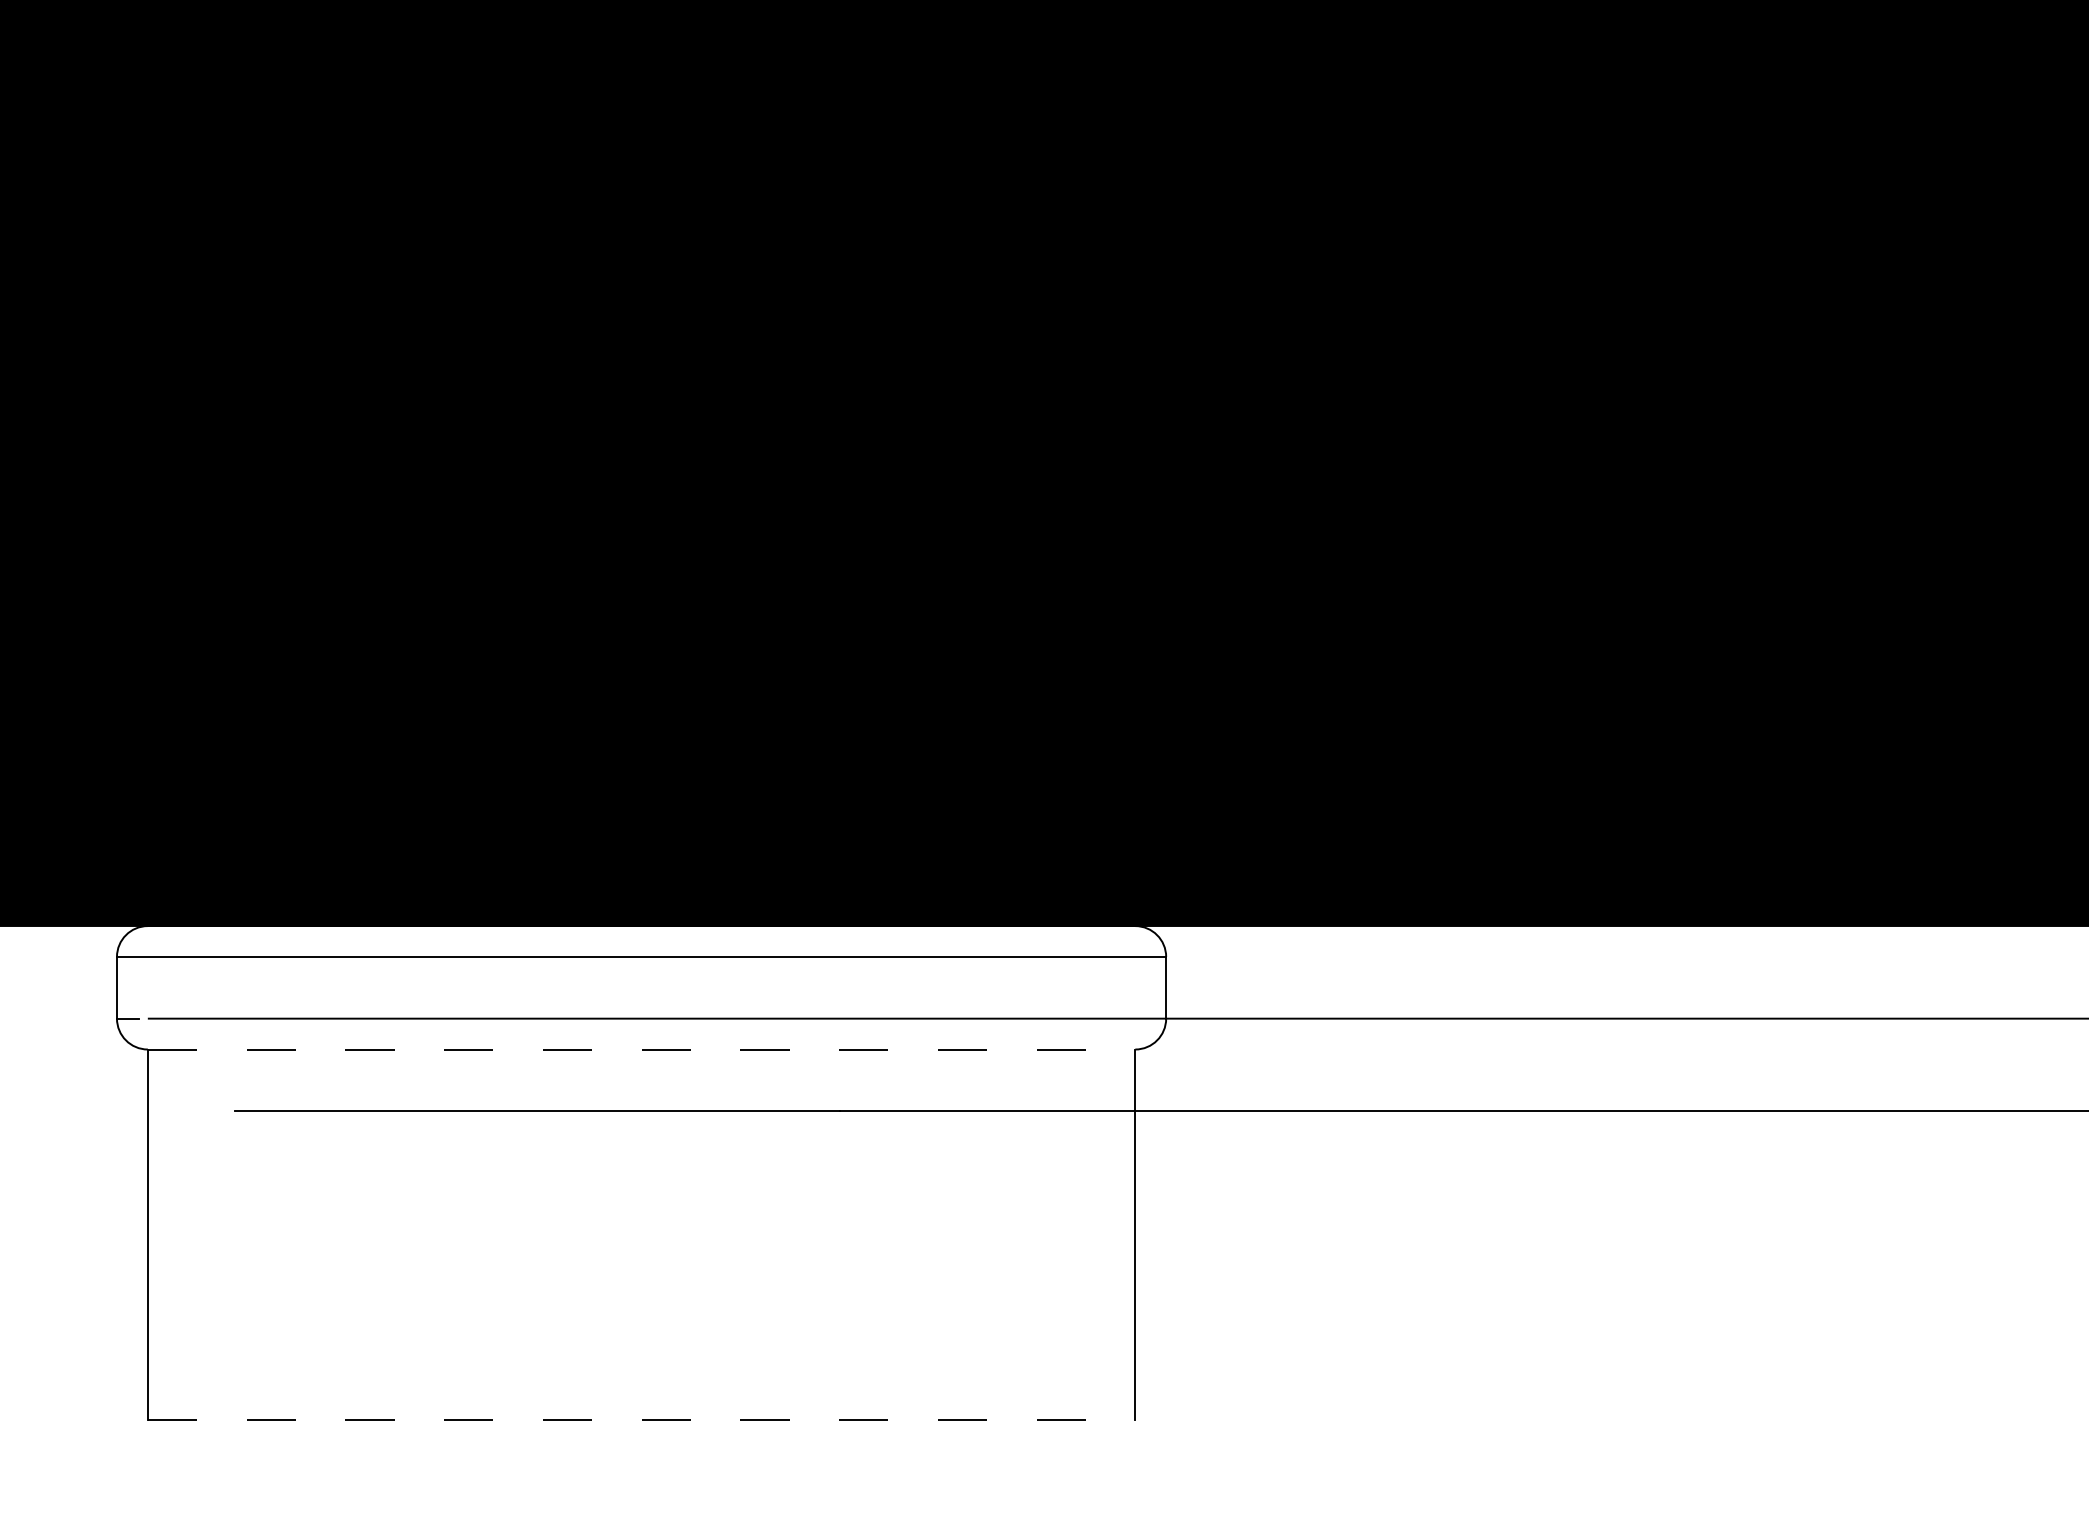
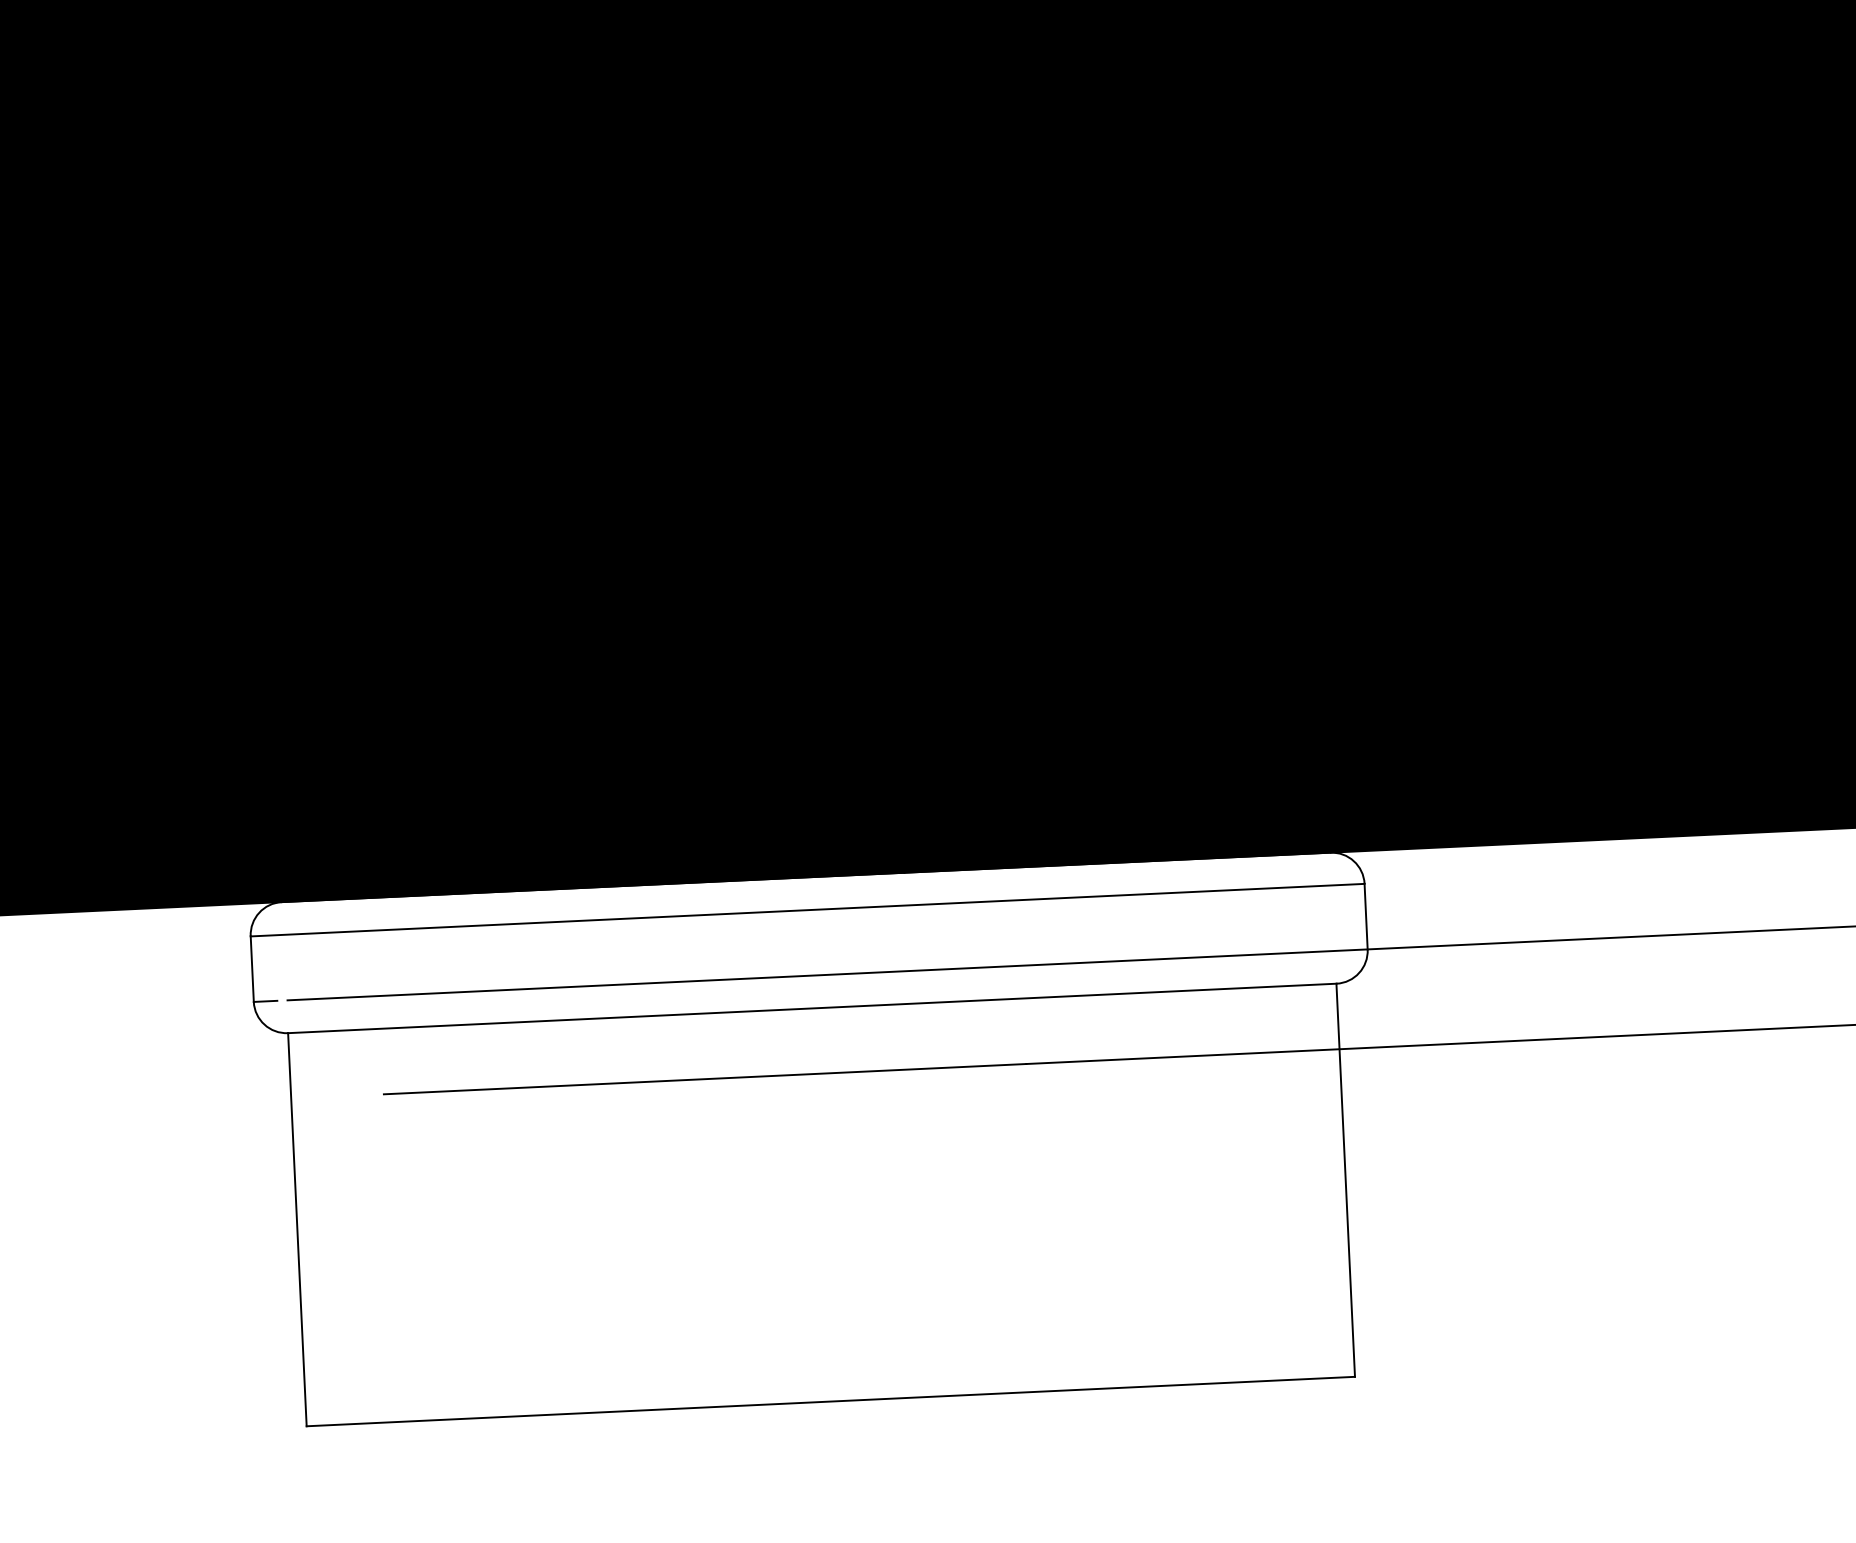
line: (641, 1049) -> (812, 1008), dashed -> solid
line: (641, 1419) -> (830, 1401), dashed -> solid

